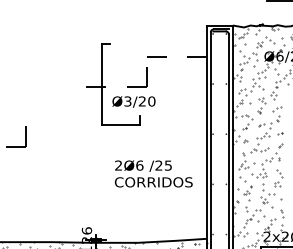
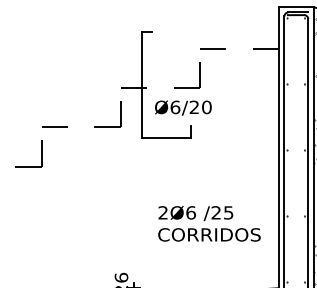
text: (127, 101) -> (174, 107), Ø3/20 -> Ø6/20
part: (66, 116) -> (94, 127), added
text: (153, 173) -> (209, 223), moved

